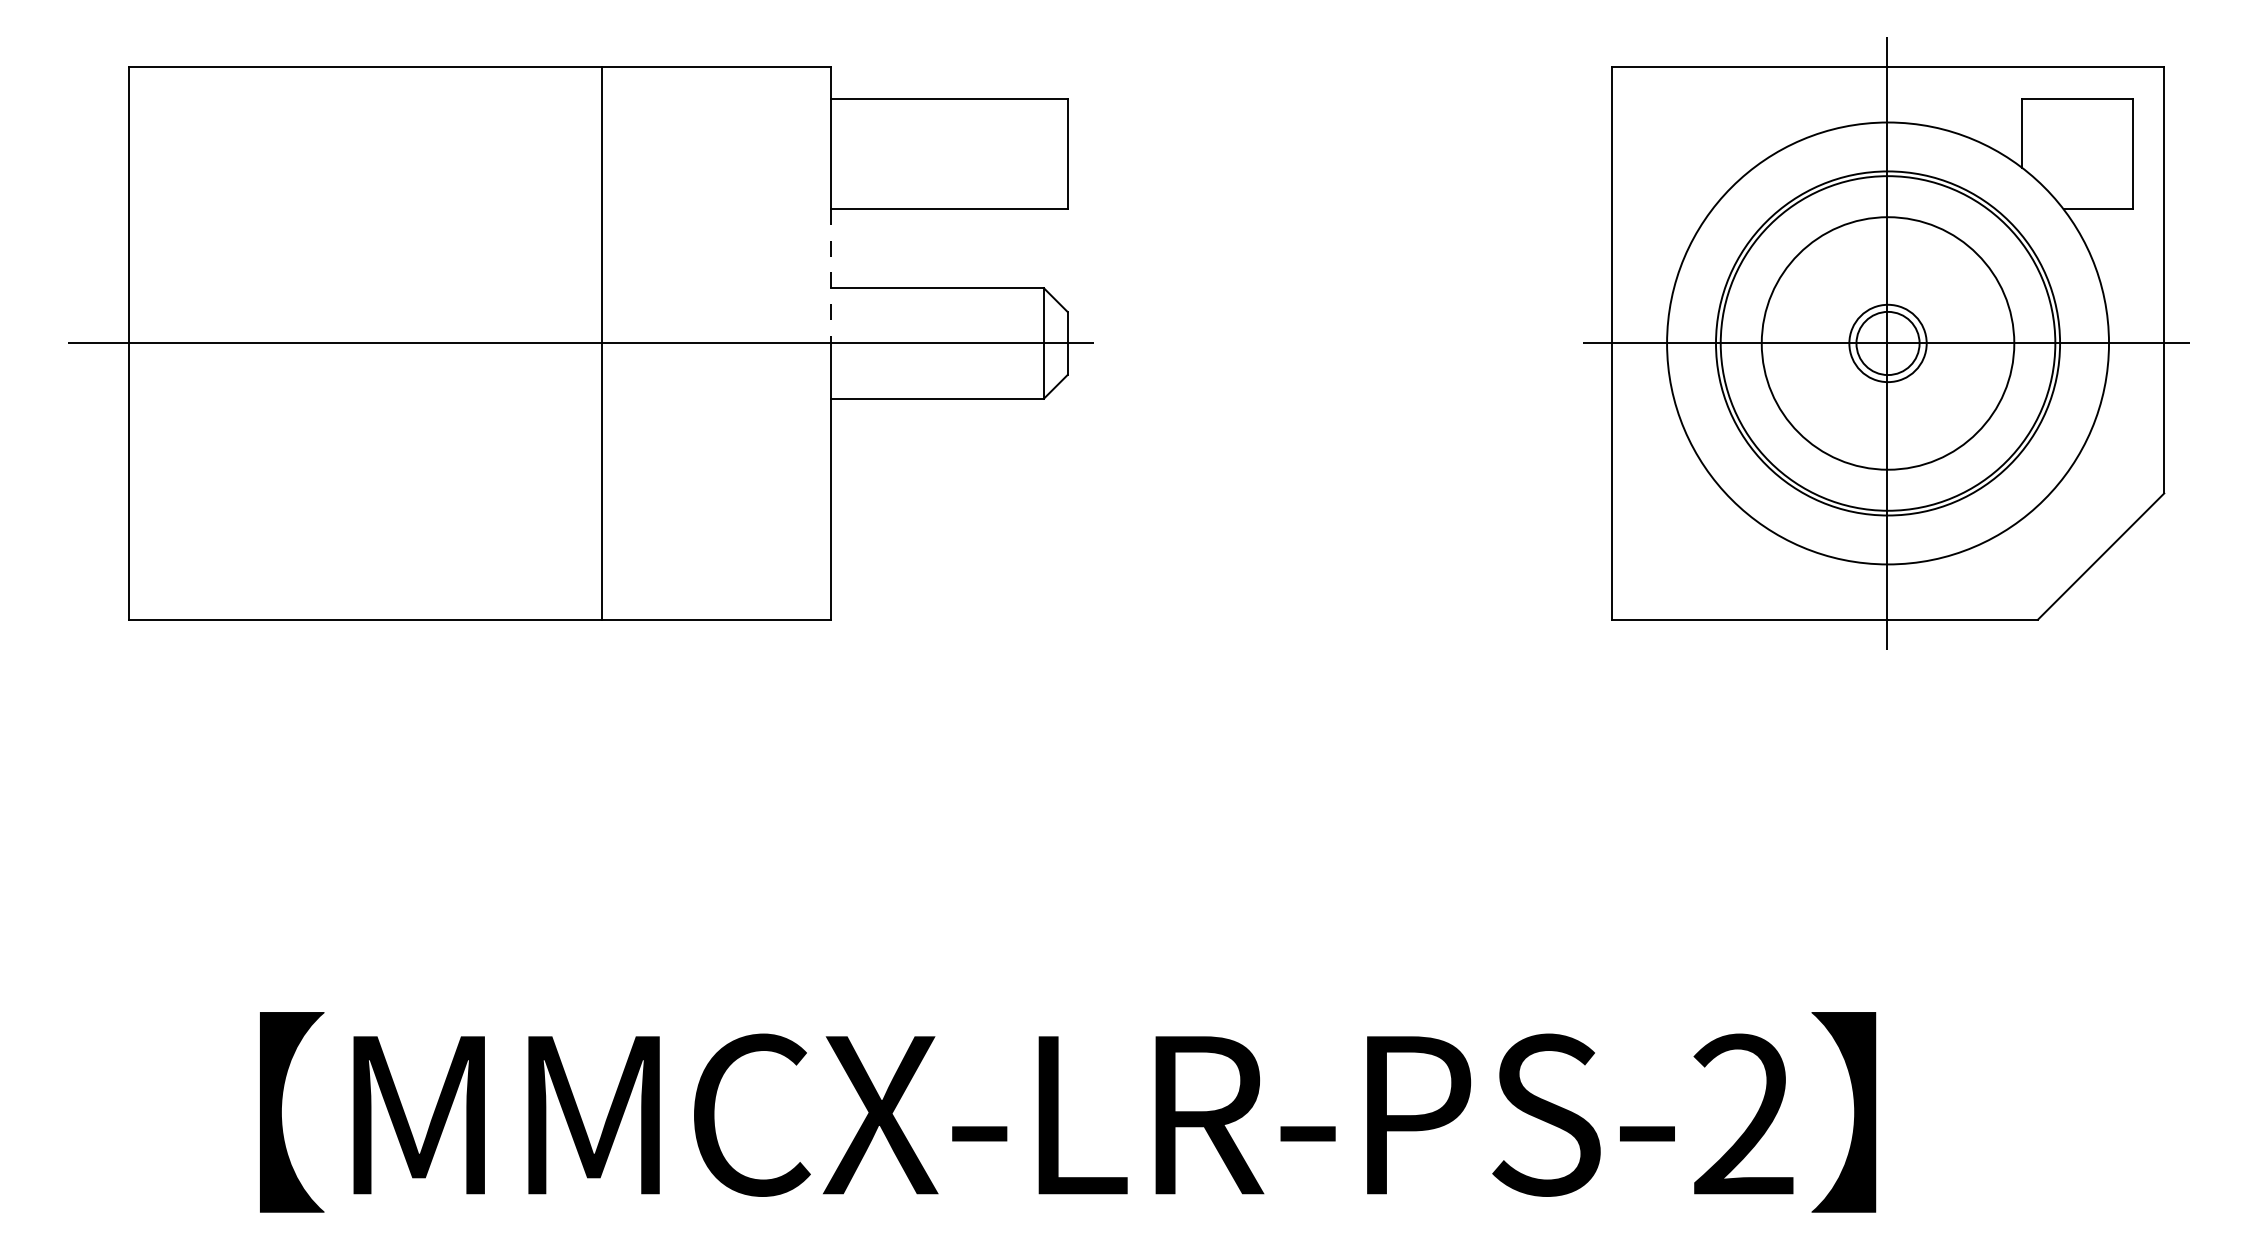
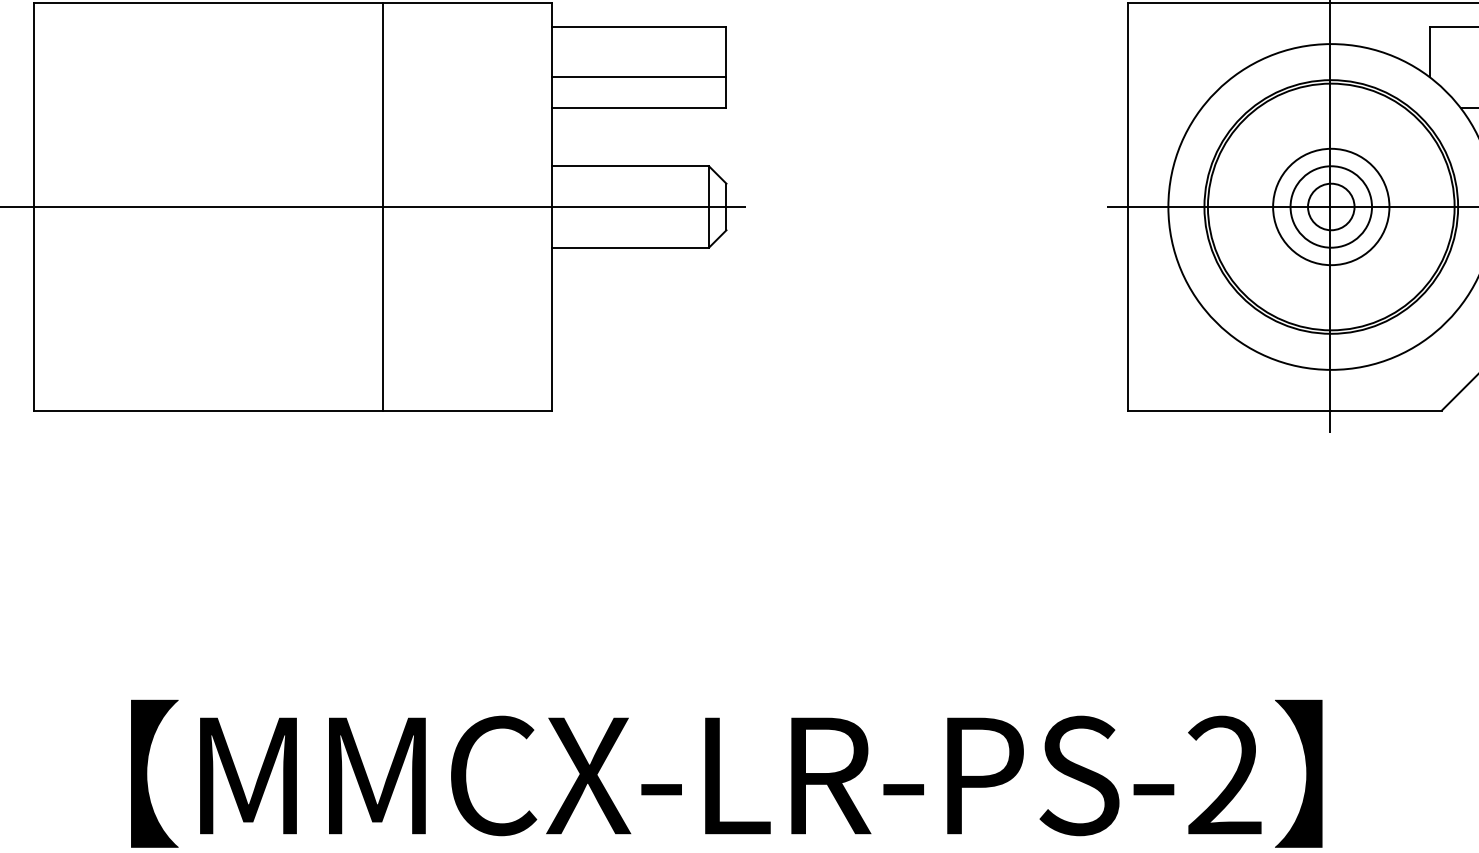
line: (948, 167) -> (638, 77), added
line: (830, 276) -> (551, 157), dashed -> solid
circle: (1887, 343) -> (1330, 207), size x0.62
circle: (1887, 343) -> (1330, 207), size x1.43

